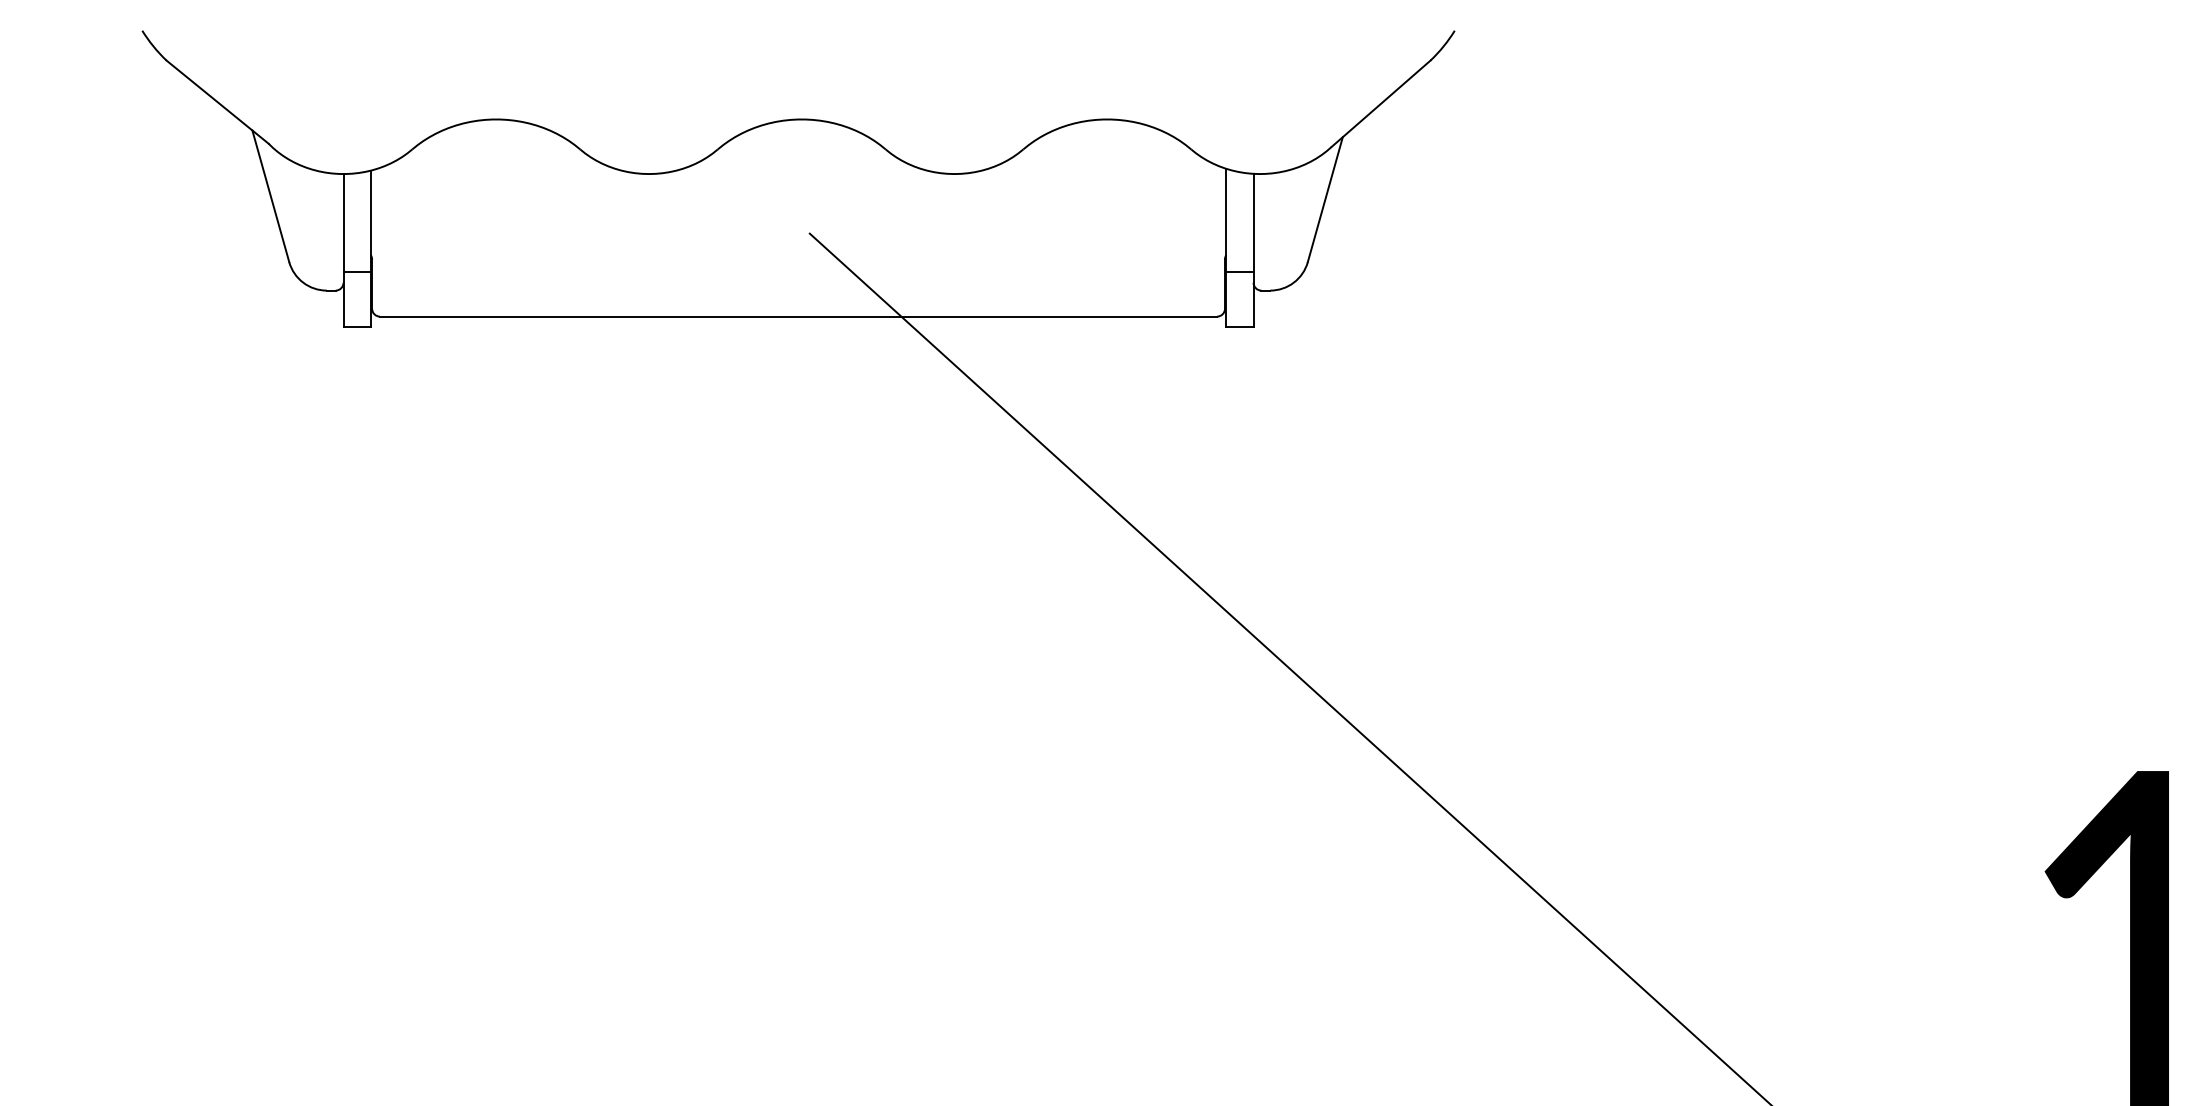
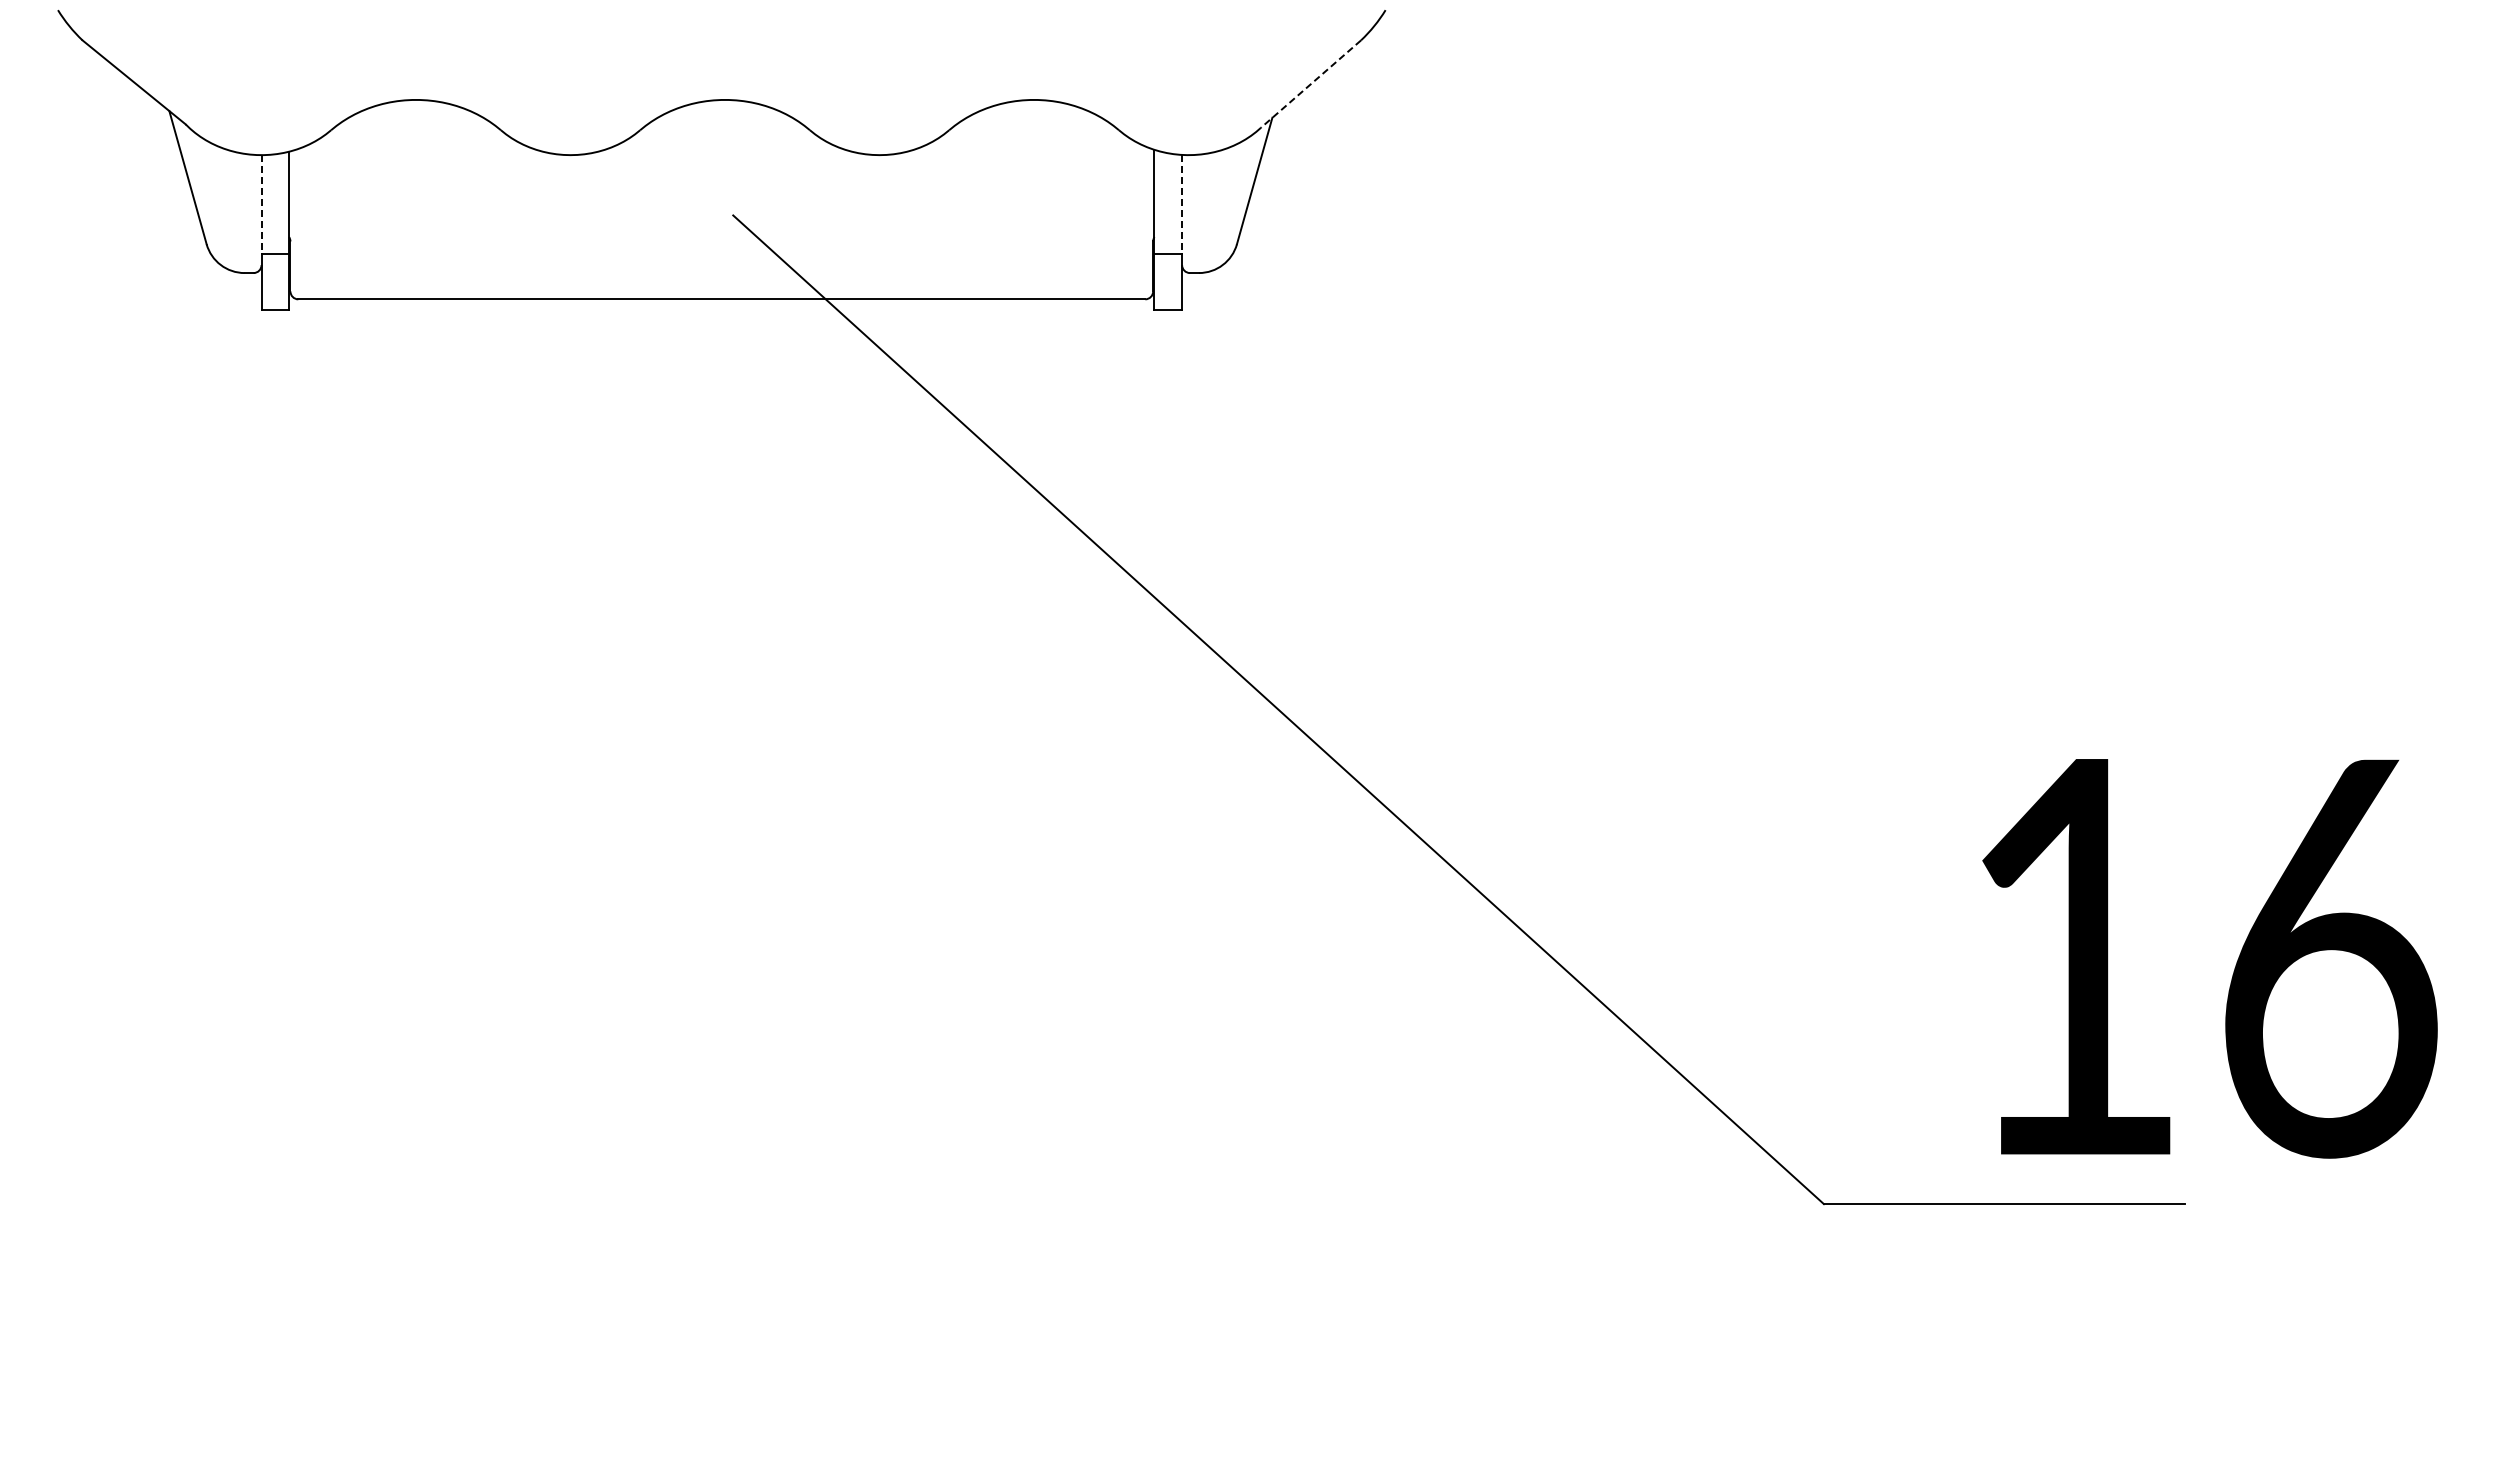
line: (1380, 104) -> (1310, 84), solid -> dashed
line: (343, 222) -> (261, 204), solid -> dashed
line: (1253, 222) -> (1182, 204), solid -> dashed

